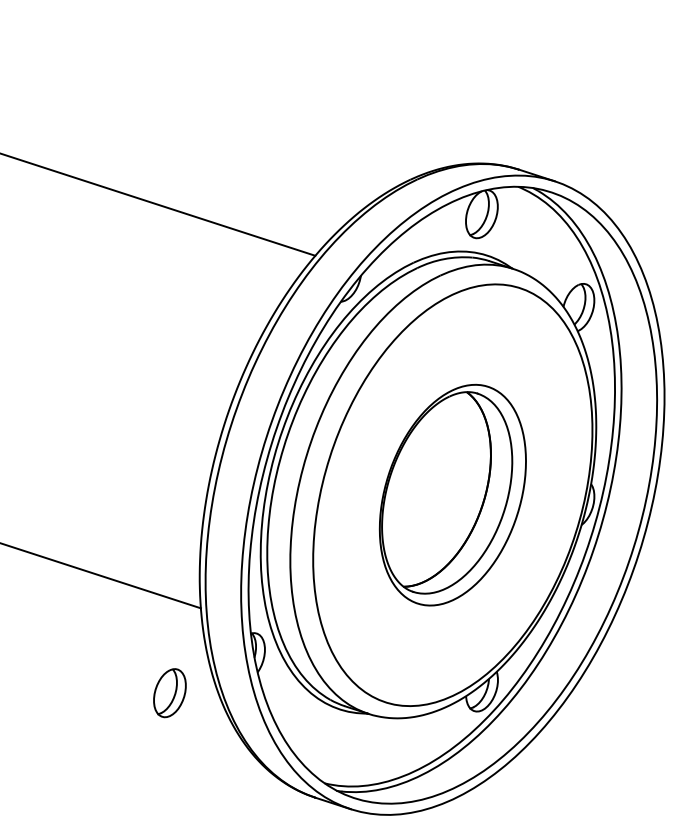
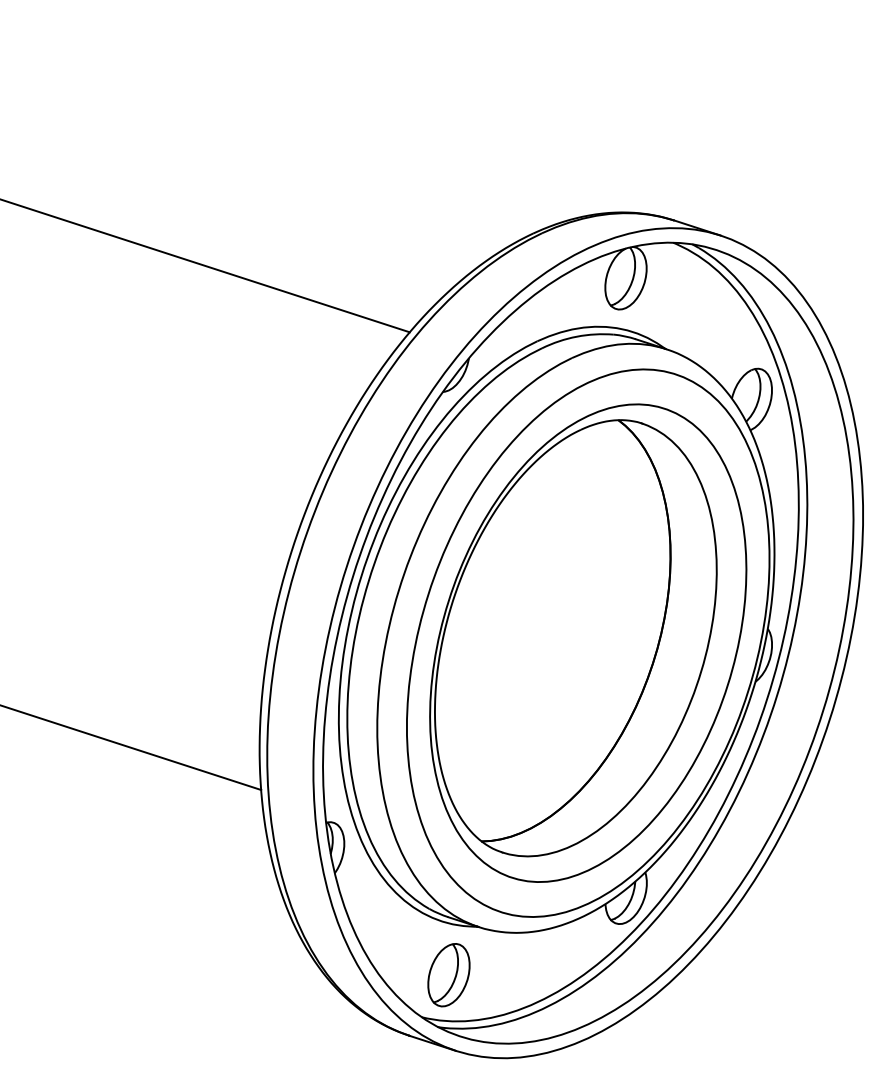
part: (453, 494) -> (588, 642), size x1.67
part: (169, 693) -> (448, 975), moved

